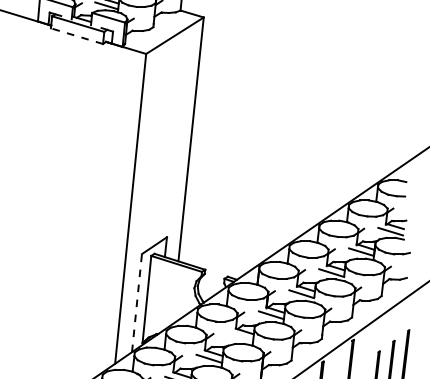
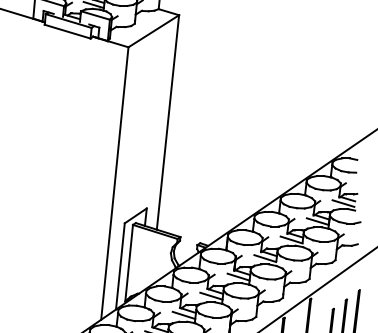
line: (76, 36) -> (67, 31), dashed -> solid
line: (137, 302) -> (120, 265), dashed -> solid
line: (240, 336) -> (211, 295), added

